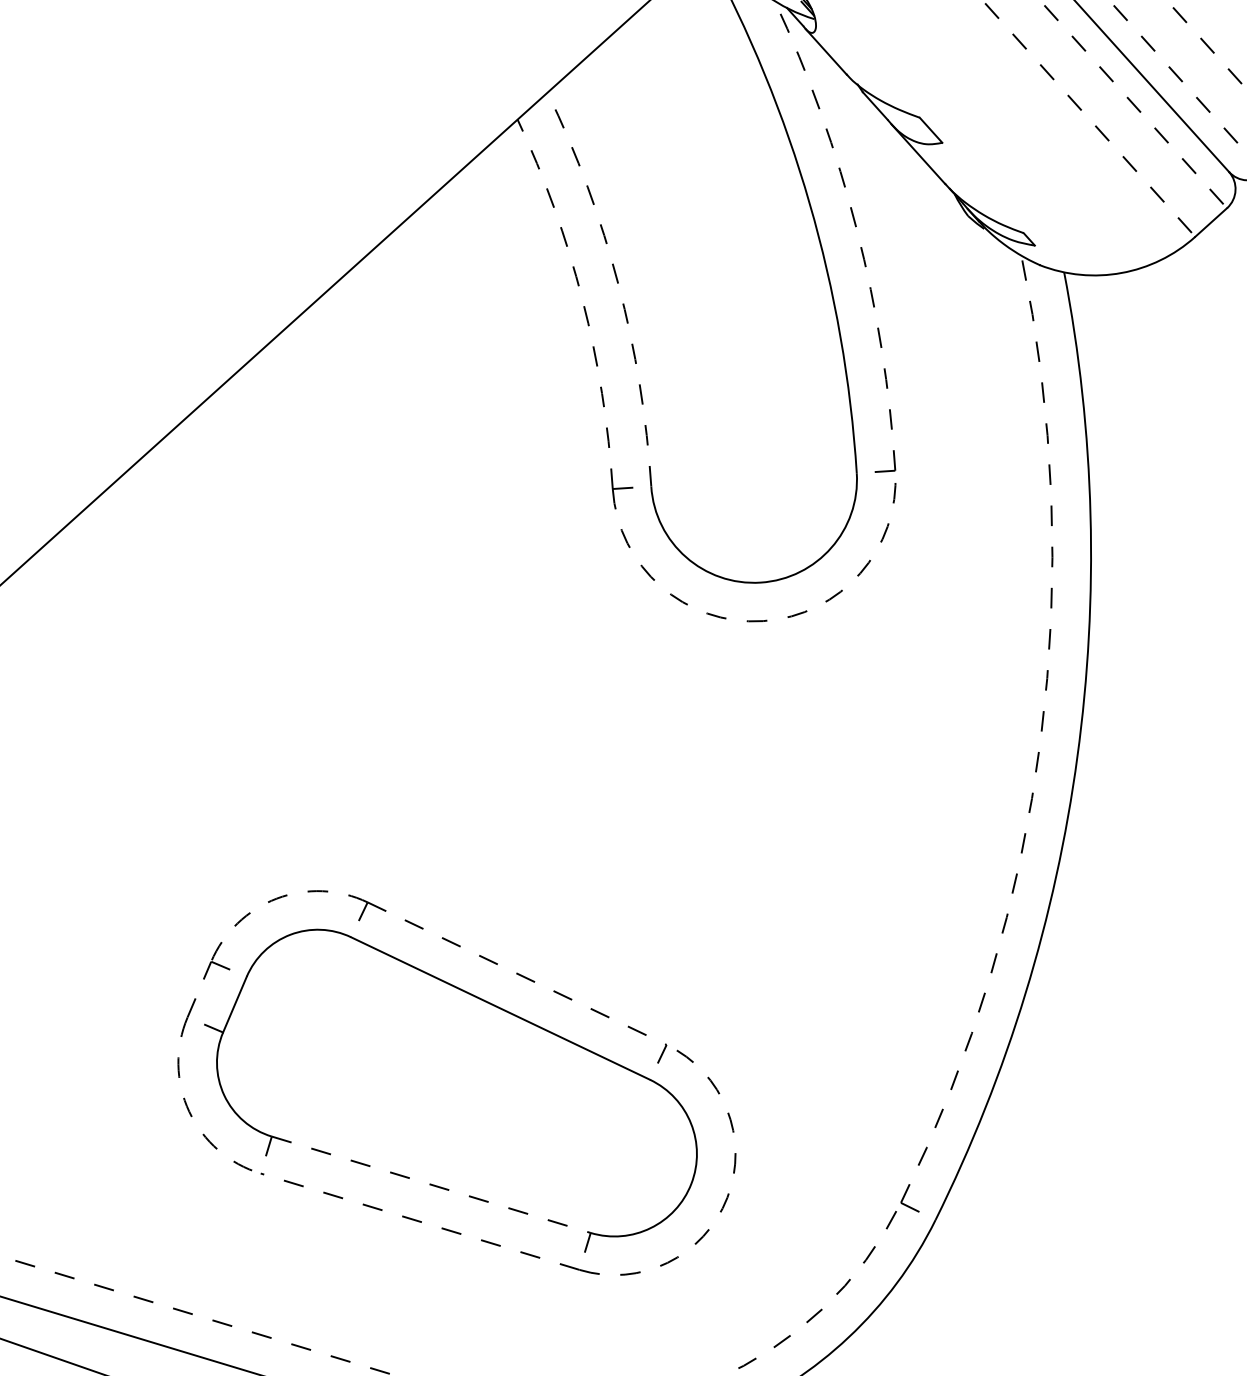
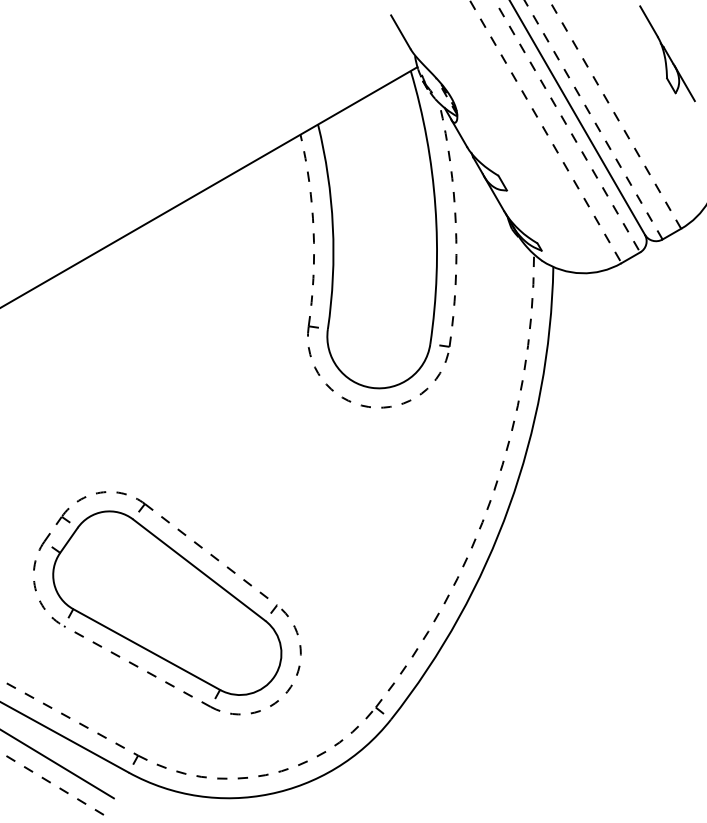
arc: (617, 284) -> (332, 226), dashed -> solid
line: (430, 1184) -> (146, 649), dashed -> solid

